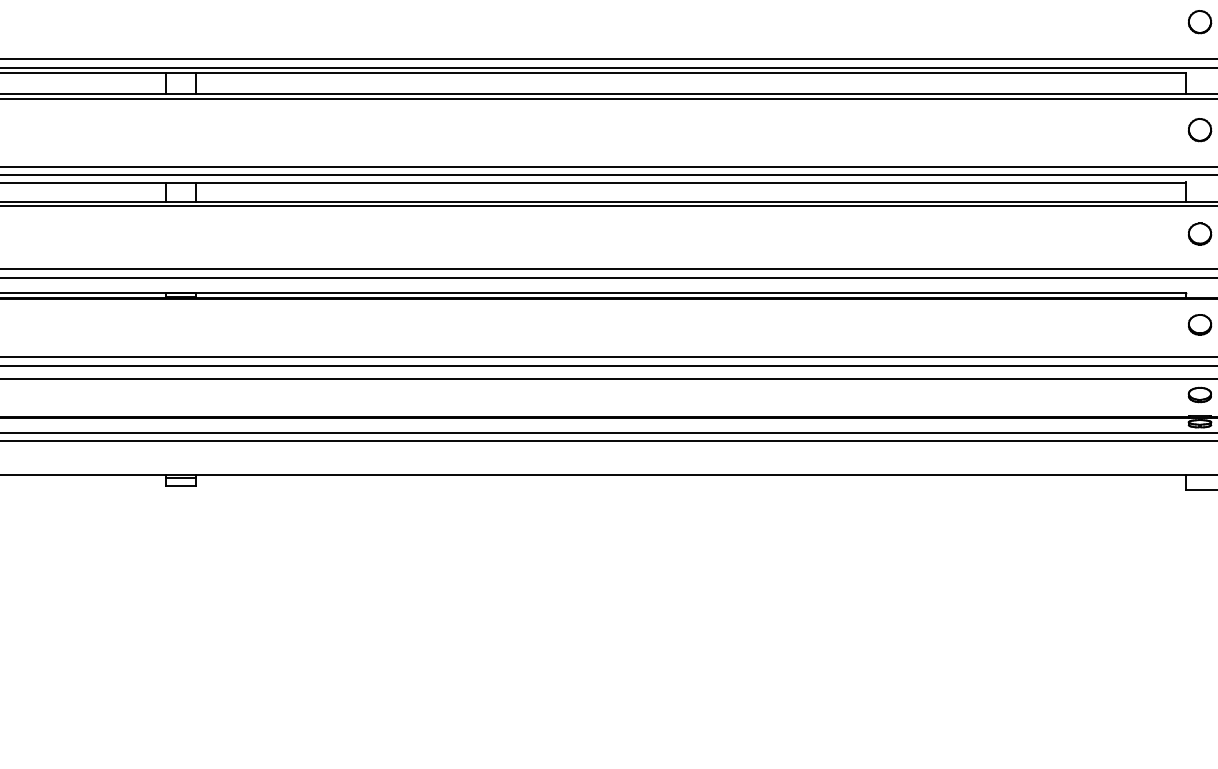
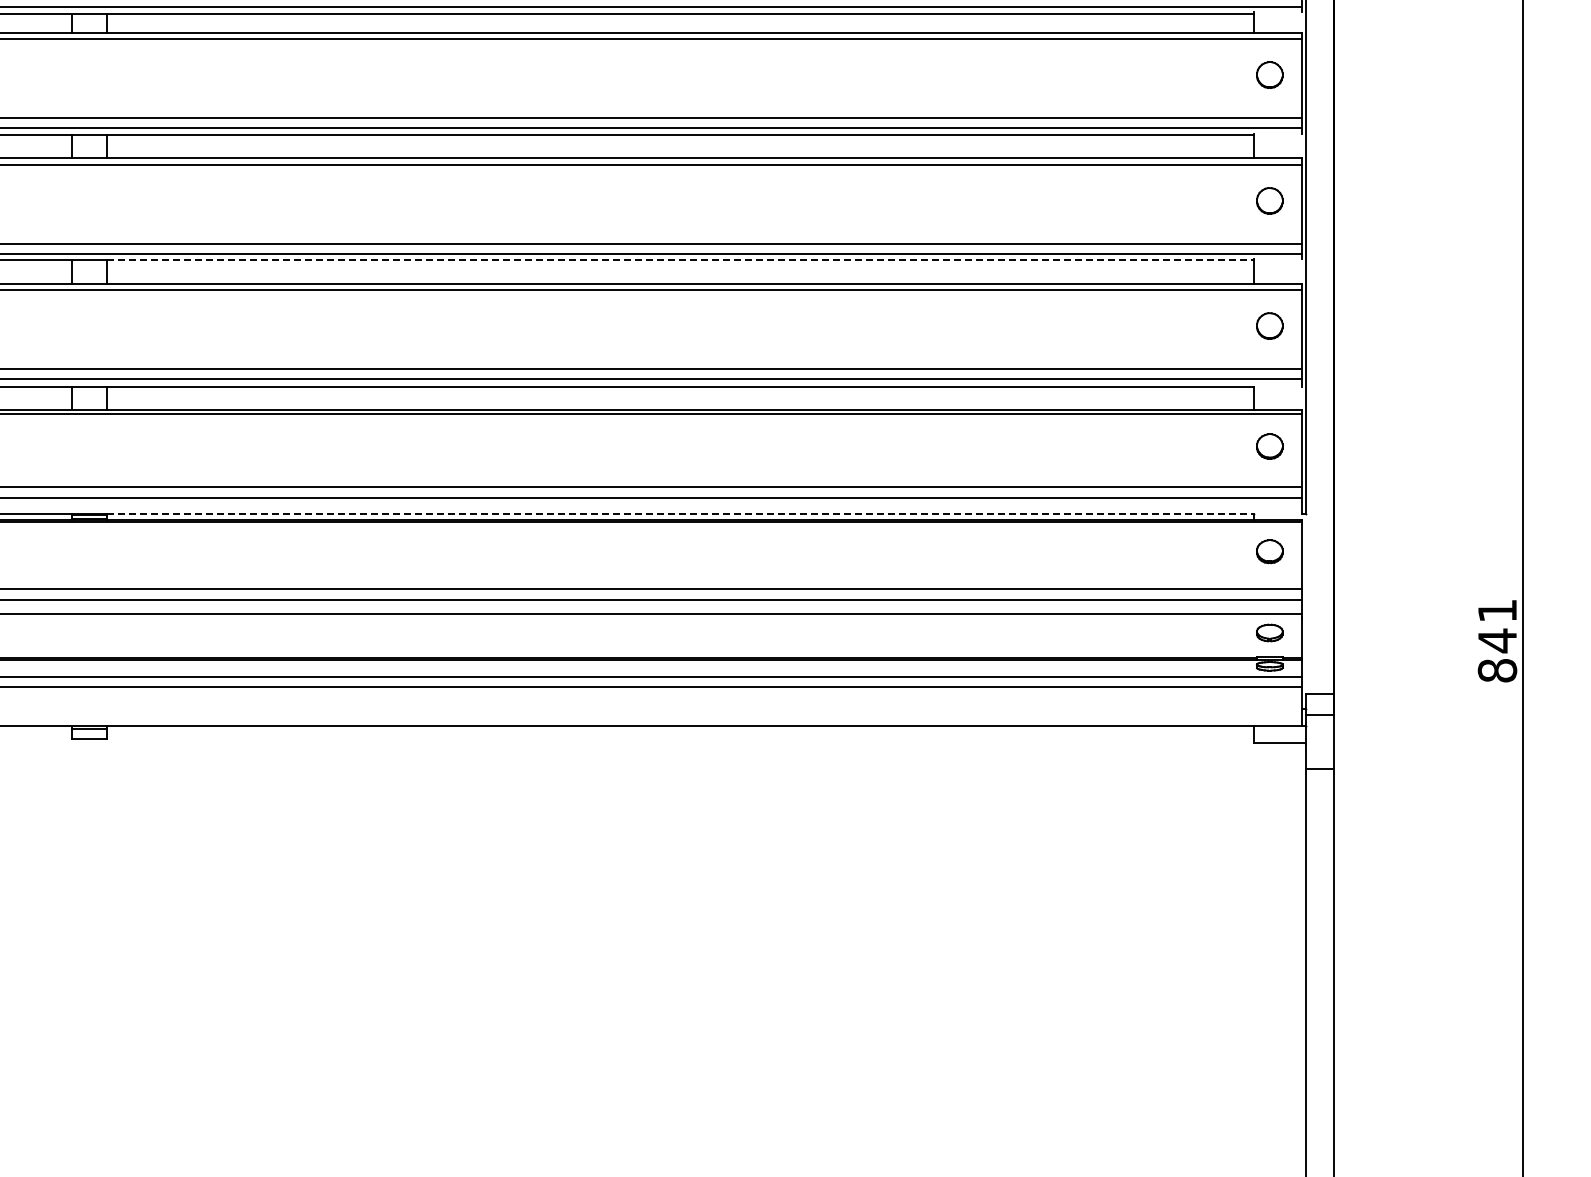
line: (691, 73) -> (680, 260), solid -> dashed
line: (691, 292) -> (680, 514), solid -> dashed

